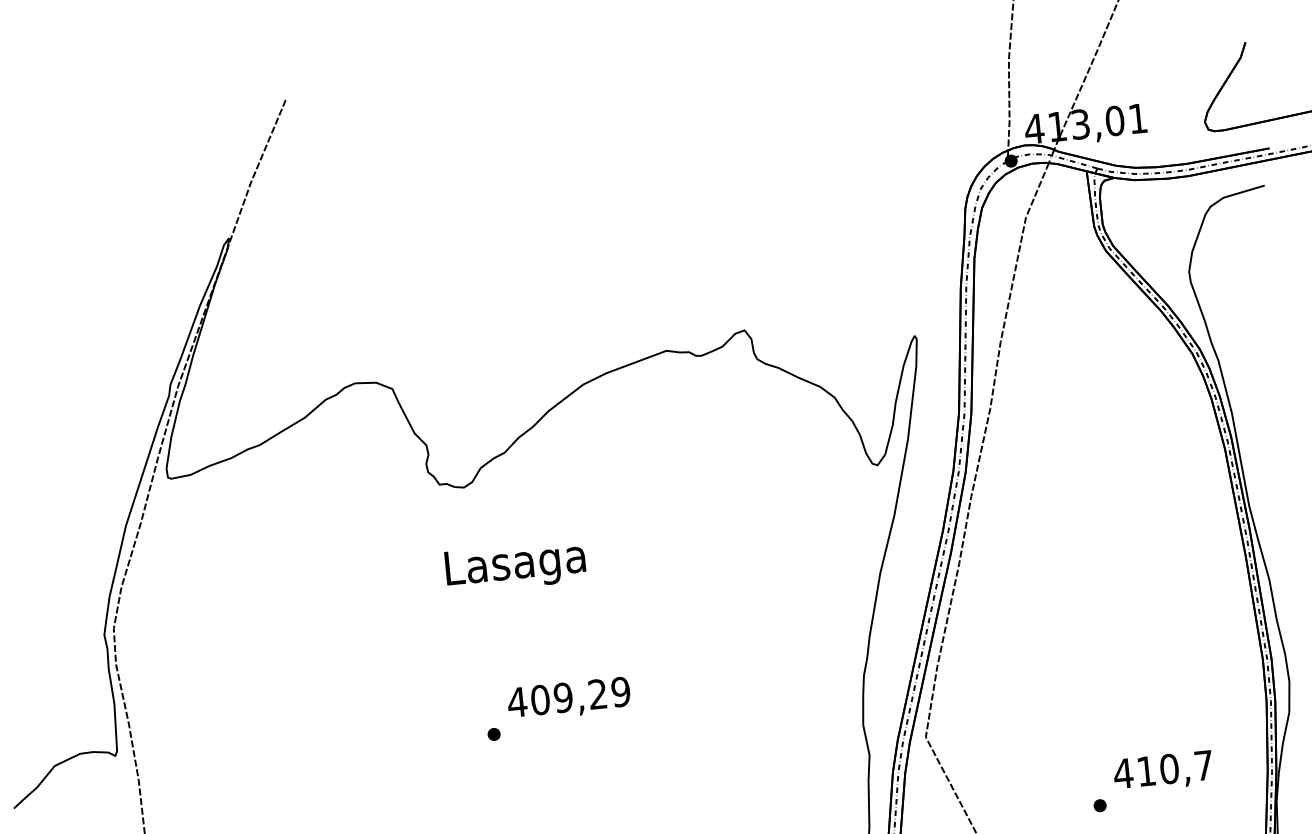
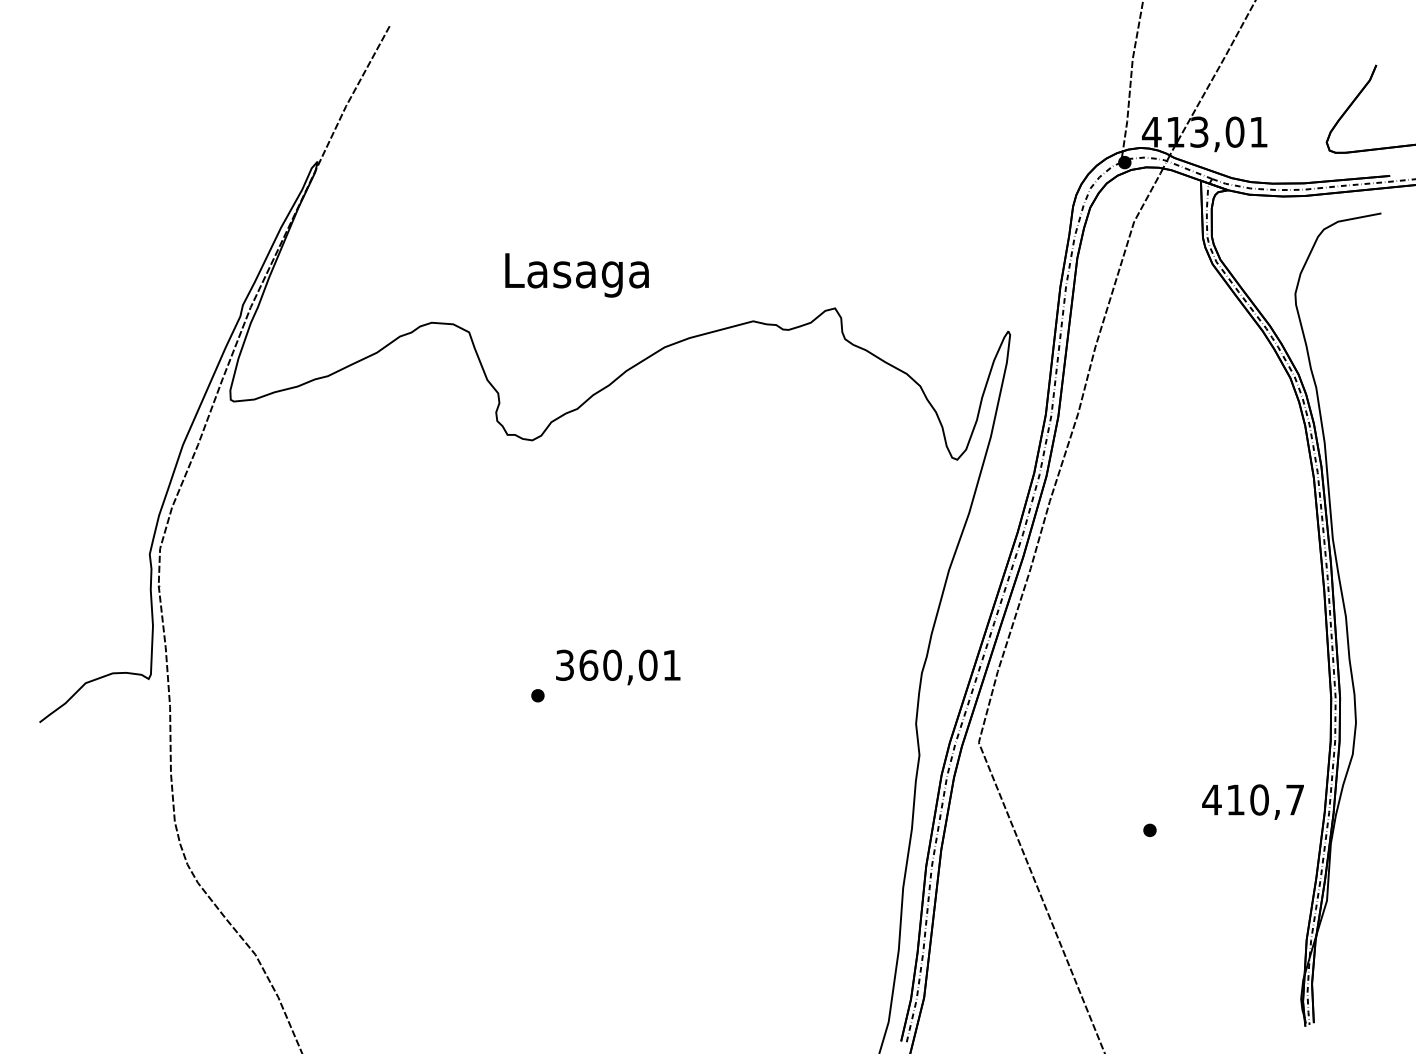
text: (515, 566) -> (576, 275), moved
text: (569, 696) -> (618, 664), 409,29 -> 360,01
text: (1162, 771) -> (1252, 801), moved

